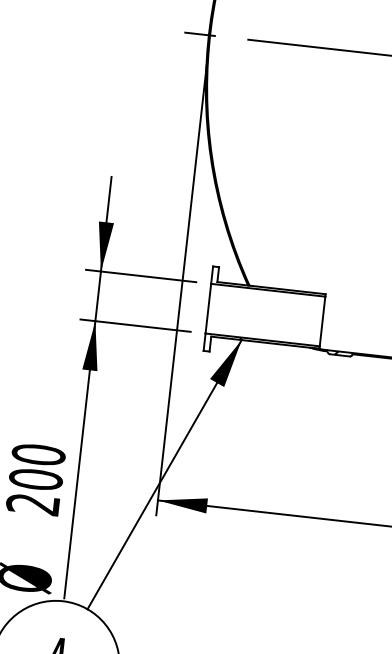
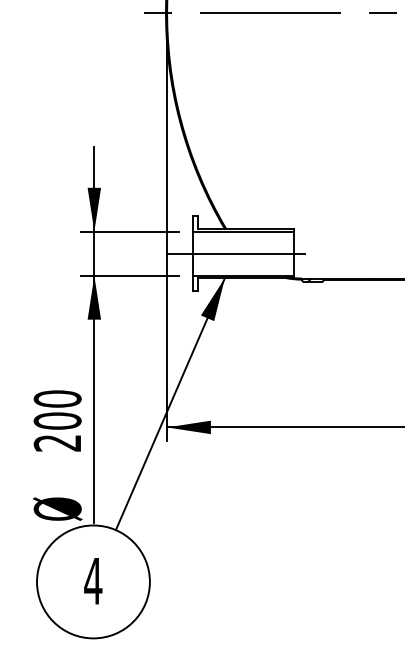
line: (264, 314) -> (242, 253), added

